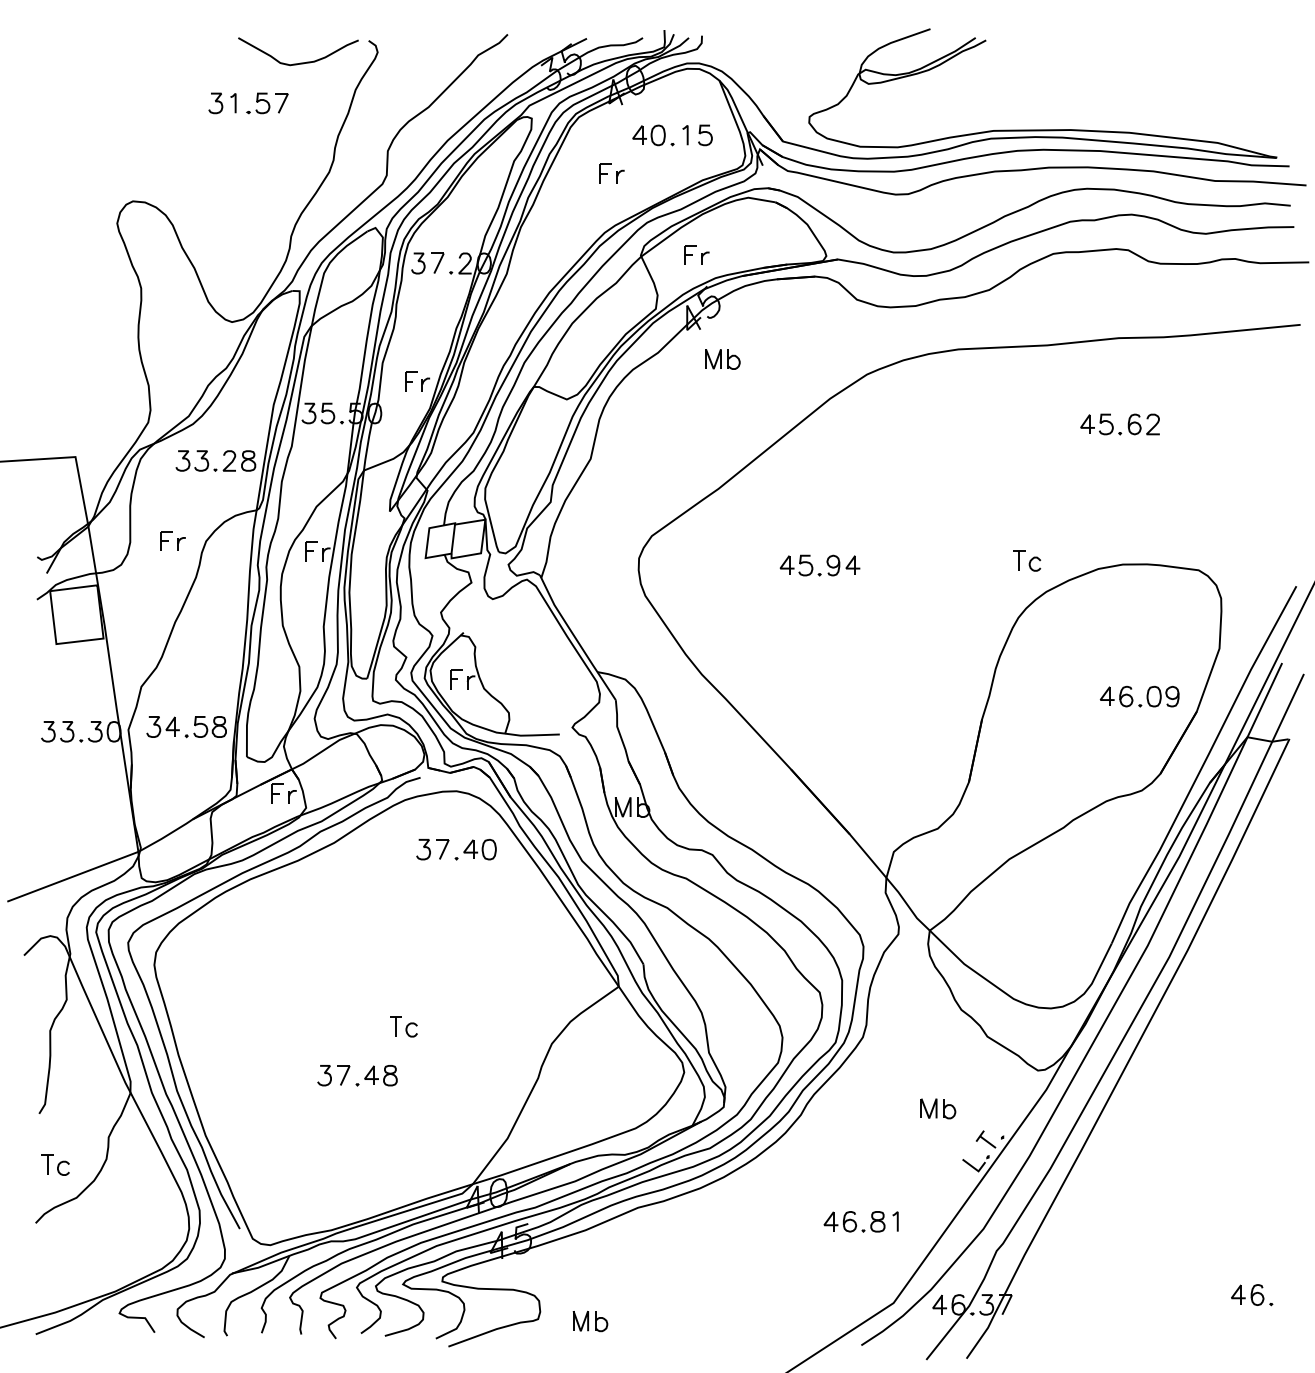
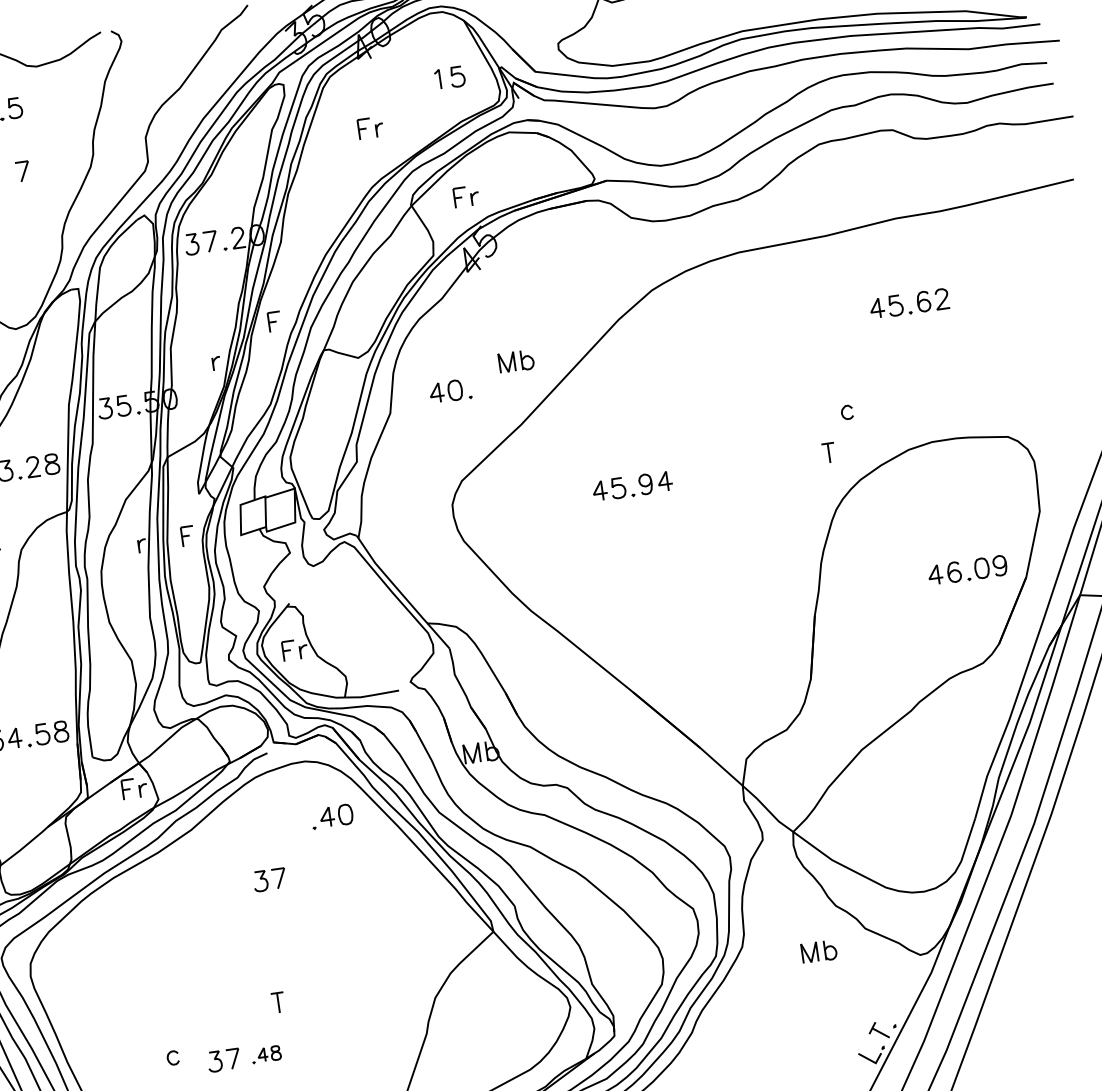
part: (281, 103) -> (22, 171), moved
part: (653, 135) -> (450, 391), moved
part: (722, 359) -> (516, 361), moved
part: (411, 381) -> (274, 321), moved
part: (311, 551) -> (187, 536), moved
curve: (1032, 560) -> (844, 409), moved
part: (432, 849) -> (269, 879), moved
curve: (407, 1029) -> (168, 1058), moved
part: (376, 1075) -> (266, 1054), size x0.7
part: (938, 1108) -> (819, 951), moved

